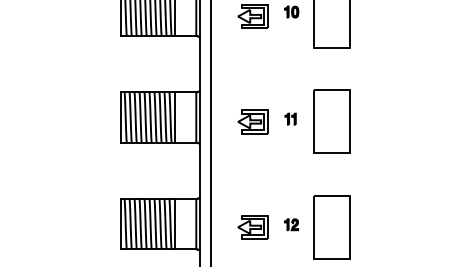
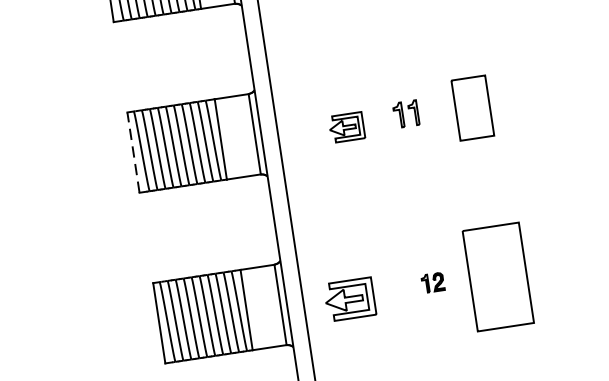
line: (120, 117) -> (133, 152), solid -> dashed
part: (290, 118) -> (405, 113), size x1.4
part: (252, 121) -> (345, 127), size x0.7
part: (331, 121) -> (472, 107), size x0.6
part: (252, 227) -> (348, 300), moved

